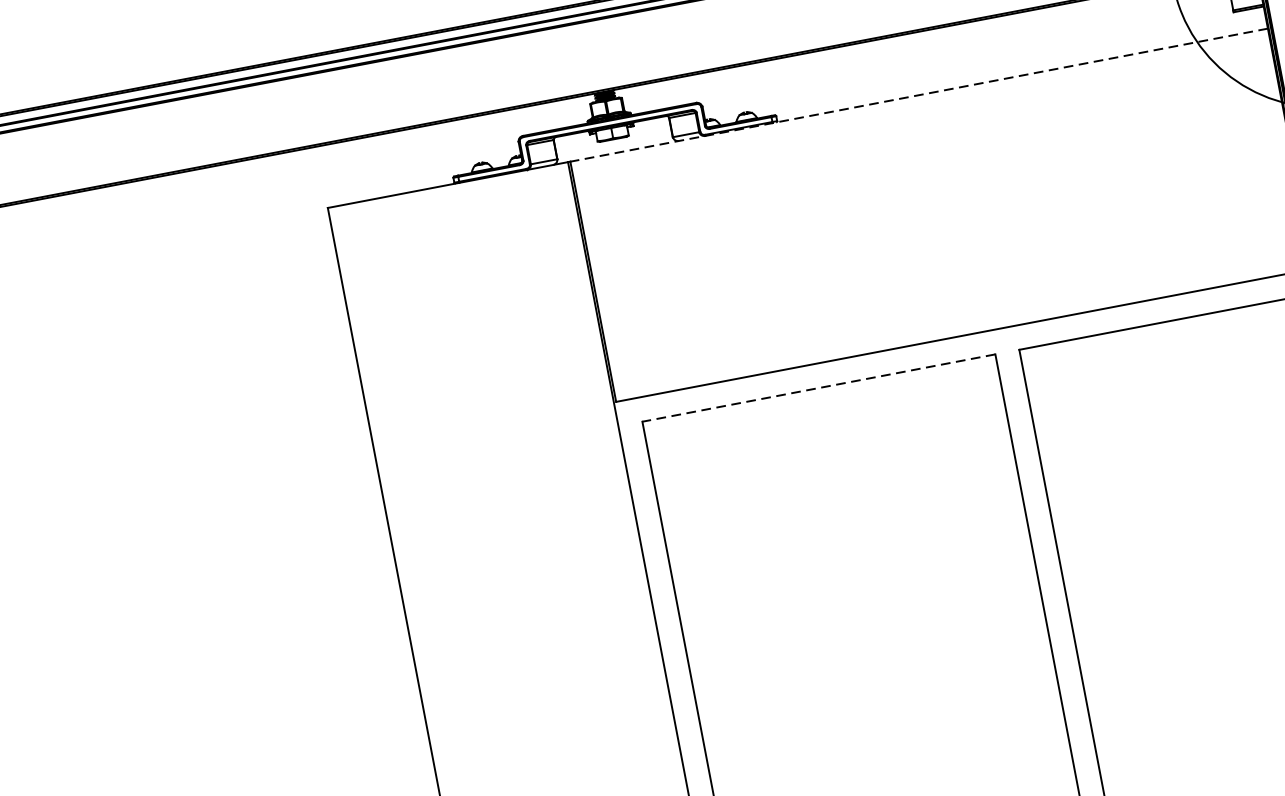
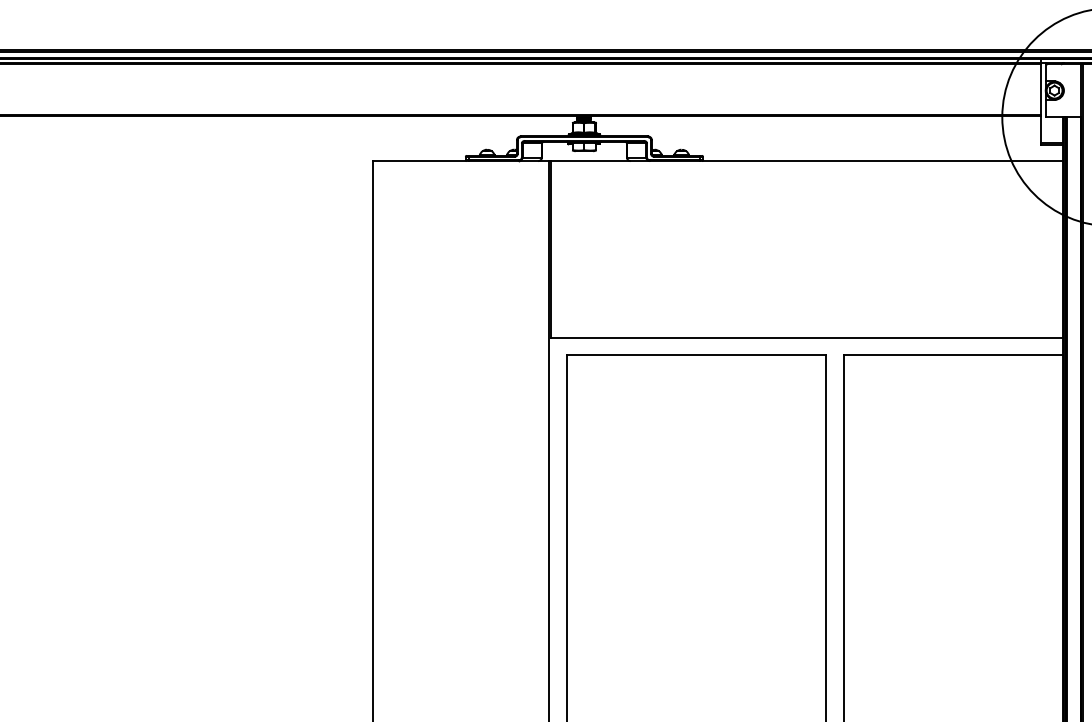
line: (918, 95) -> (806, 161), dashed -> solid
line: (819, 388) -> (696, 355), dashed -> solid

